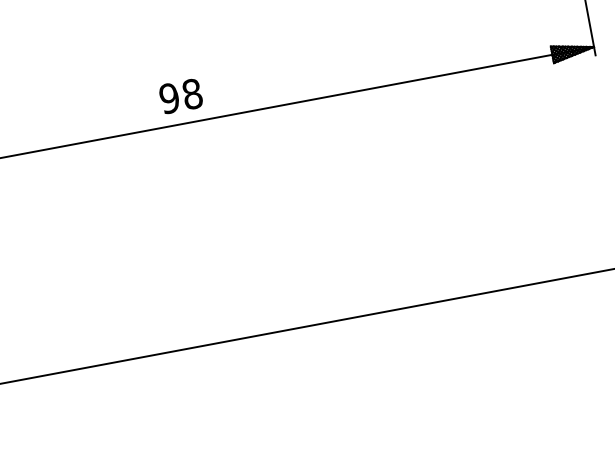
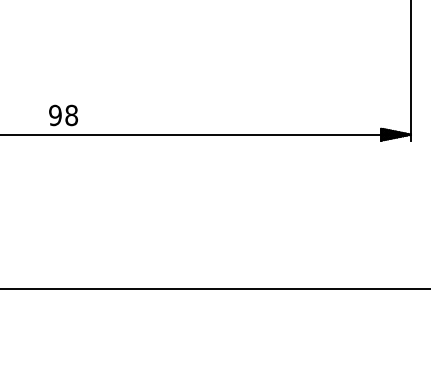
text: (180, 96) -> (63, 115), moved

